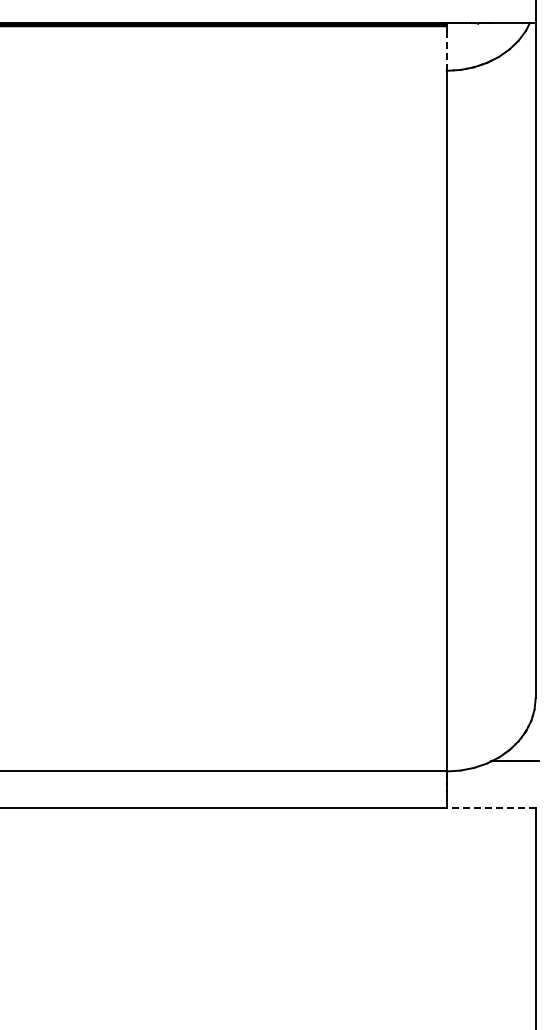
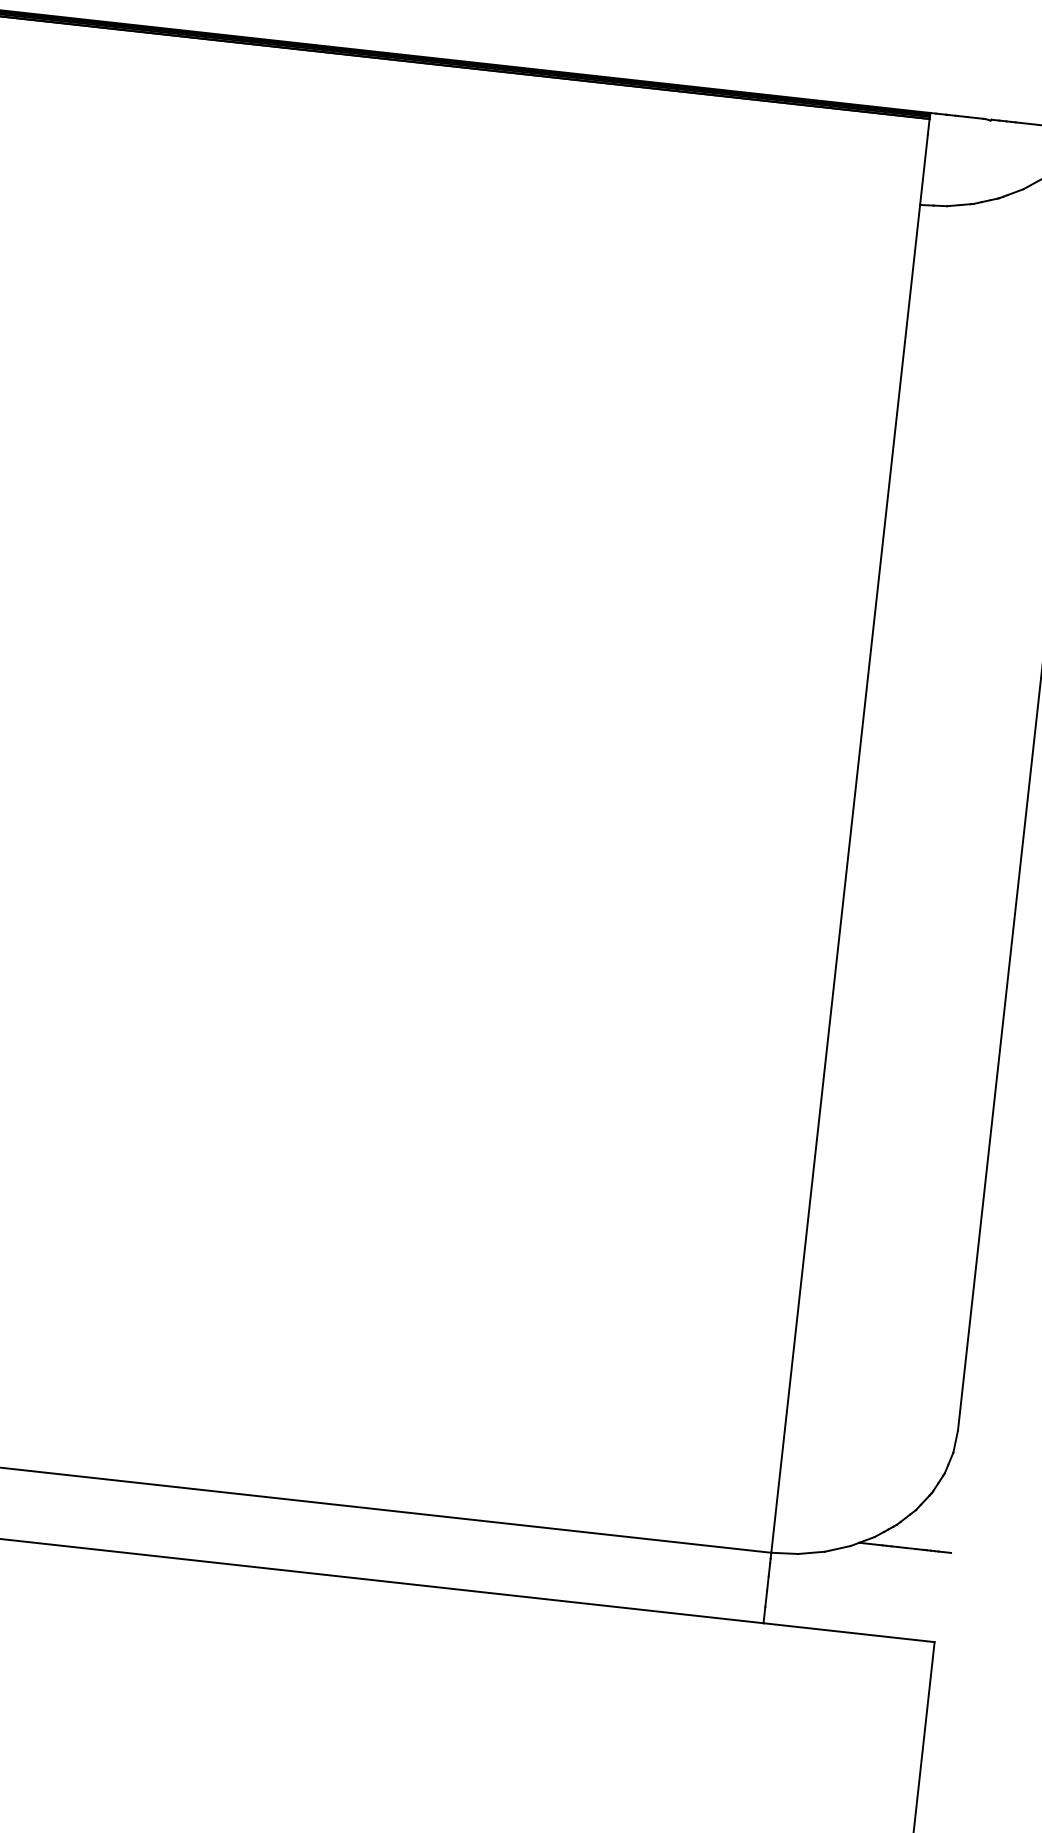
line: (446, 52) -> (923, 169), dashed -> solid
line: (490, 808) -> (847, 1633), dashed -> solid

